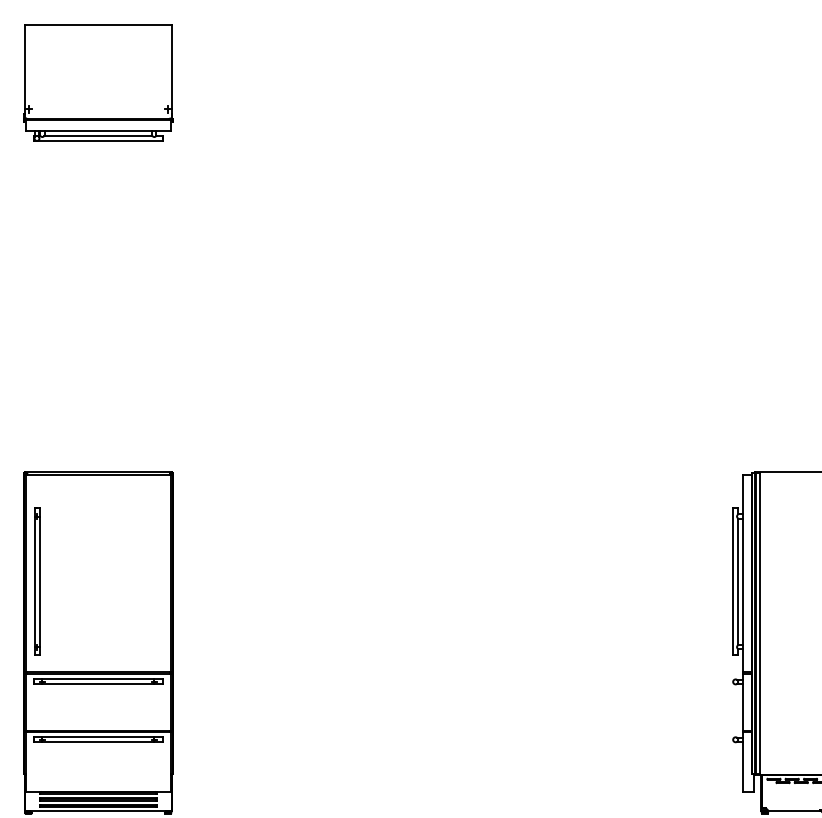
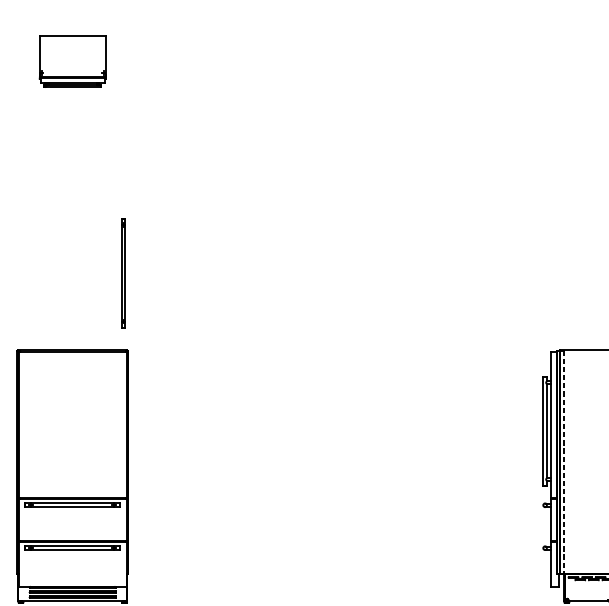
part: (98, 82) -> (72, 60), size x0.6
part: (37, 581) -> (123, 272), moved
line: (760, 624) -> (563, 462), solid -> dashed

